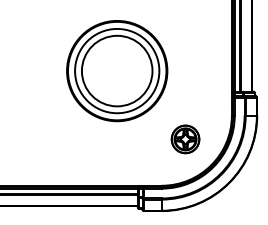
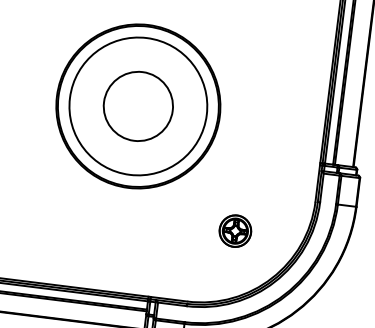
circle: (116, 70) -> (137, 105), size x0.6
part: (185, 139) -> (235, 231), size x0.7

